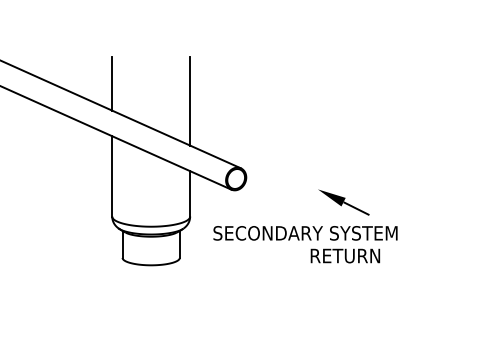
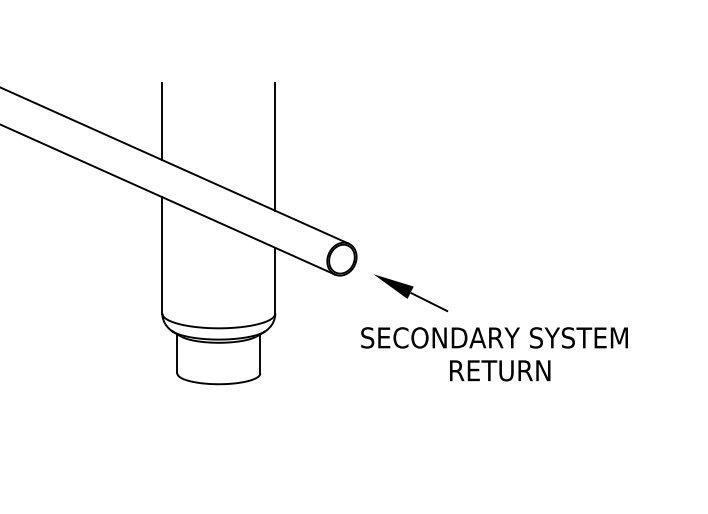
part: (343, 202) -> (410, 293), moved
text: (305, 233) -> (494, 338), moved

